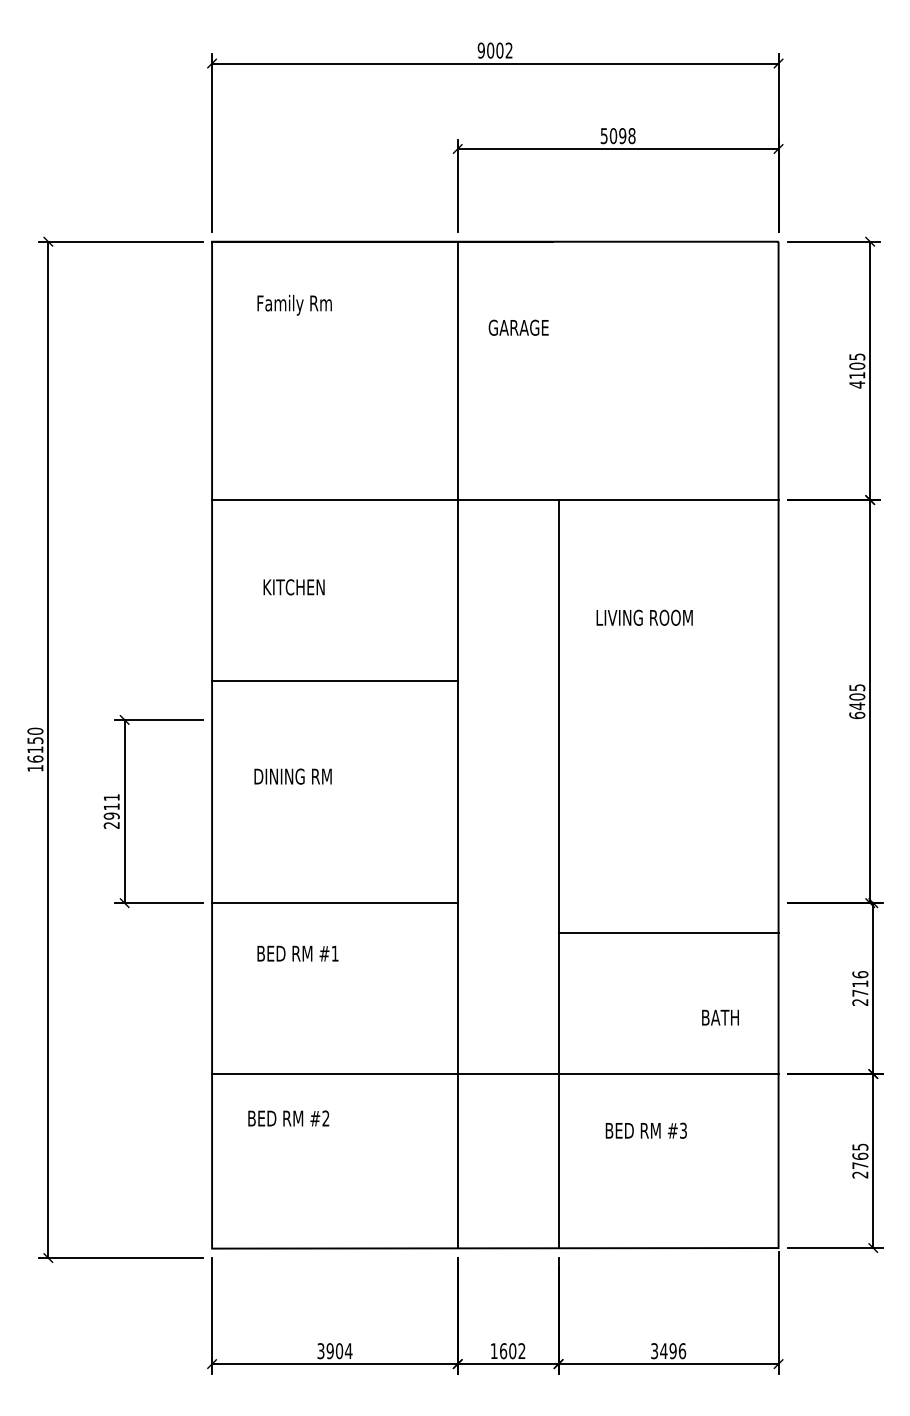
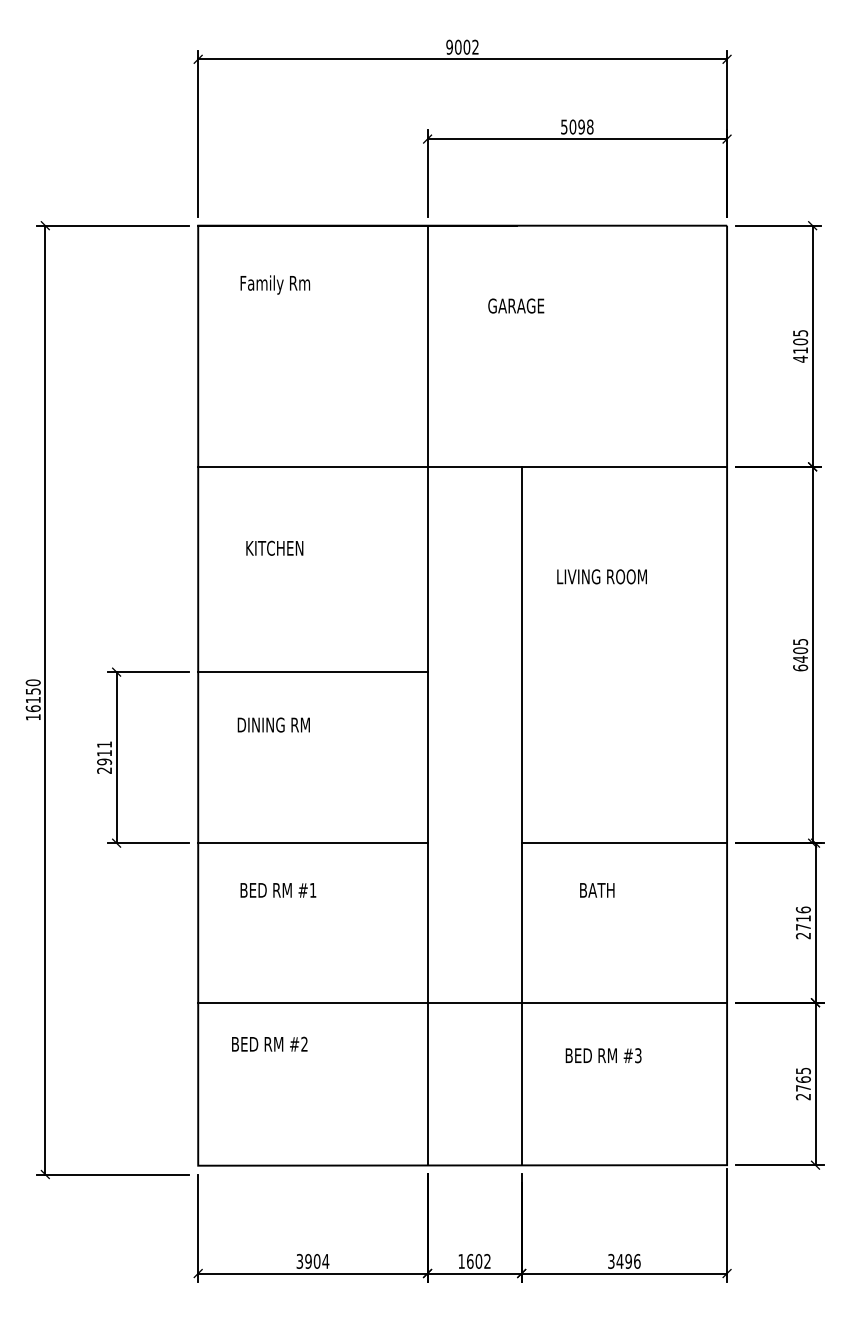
text: (518, 327) -> (516, 305), moved
line: (334, 680) -> (312, 671), moved
line: (668, 933) -> (624, 843), moved
text: (720, 1017) -> (597, 890), moved

